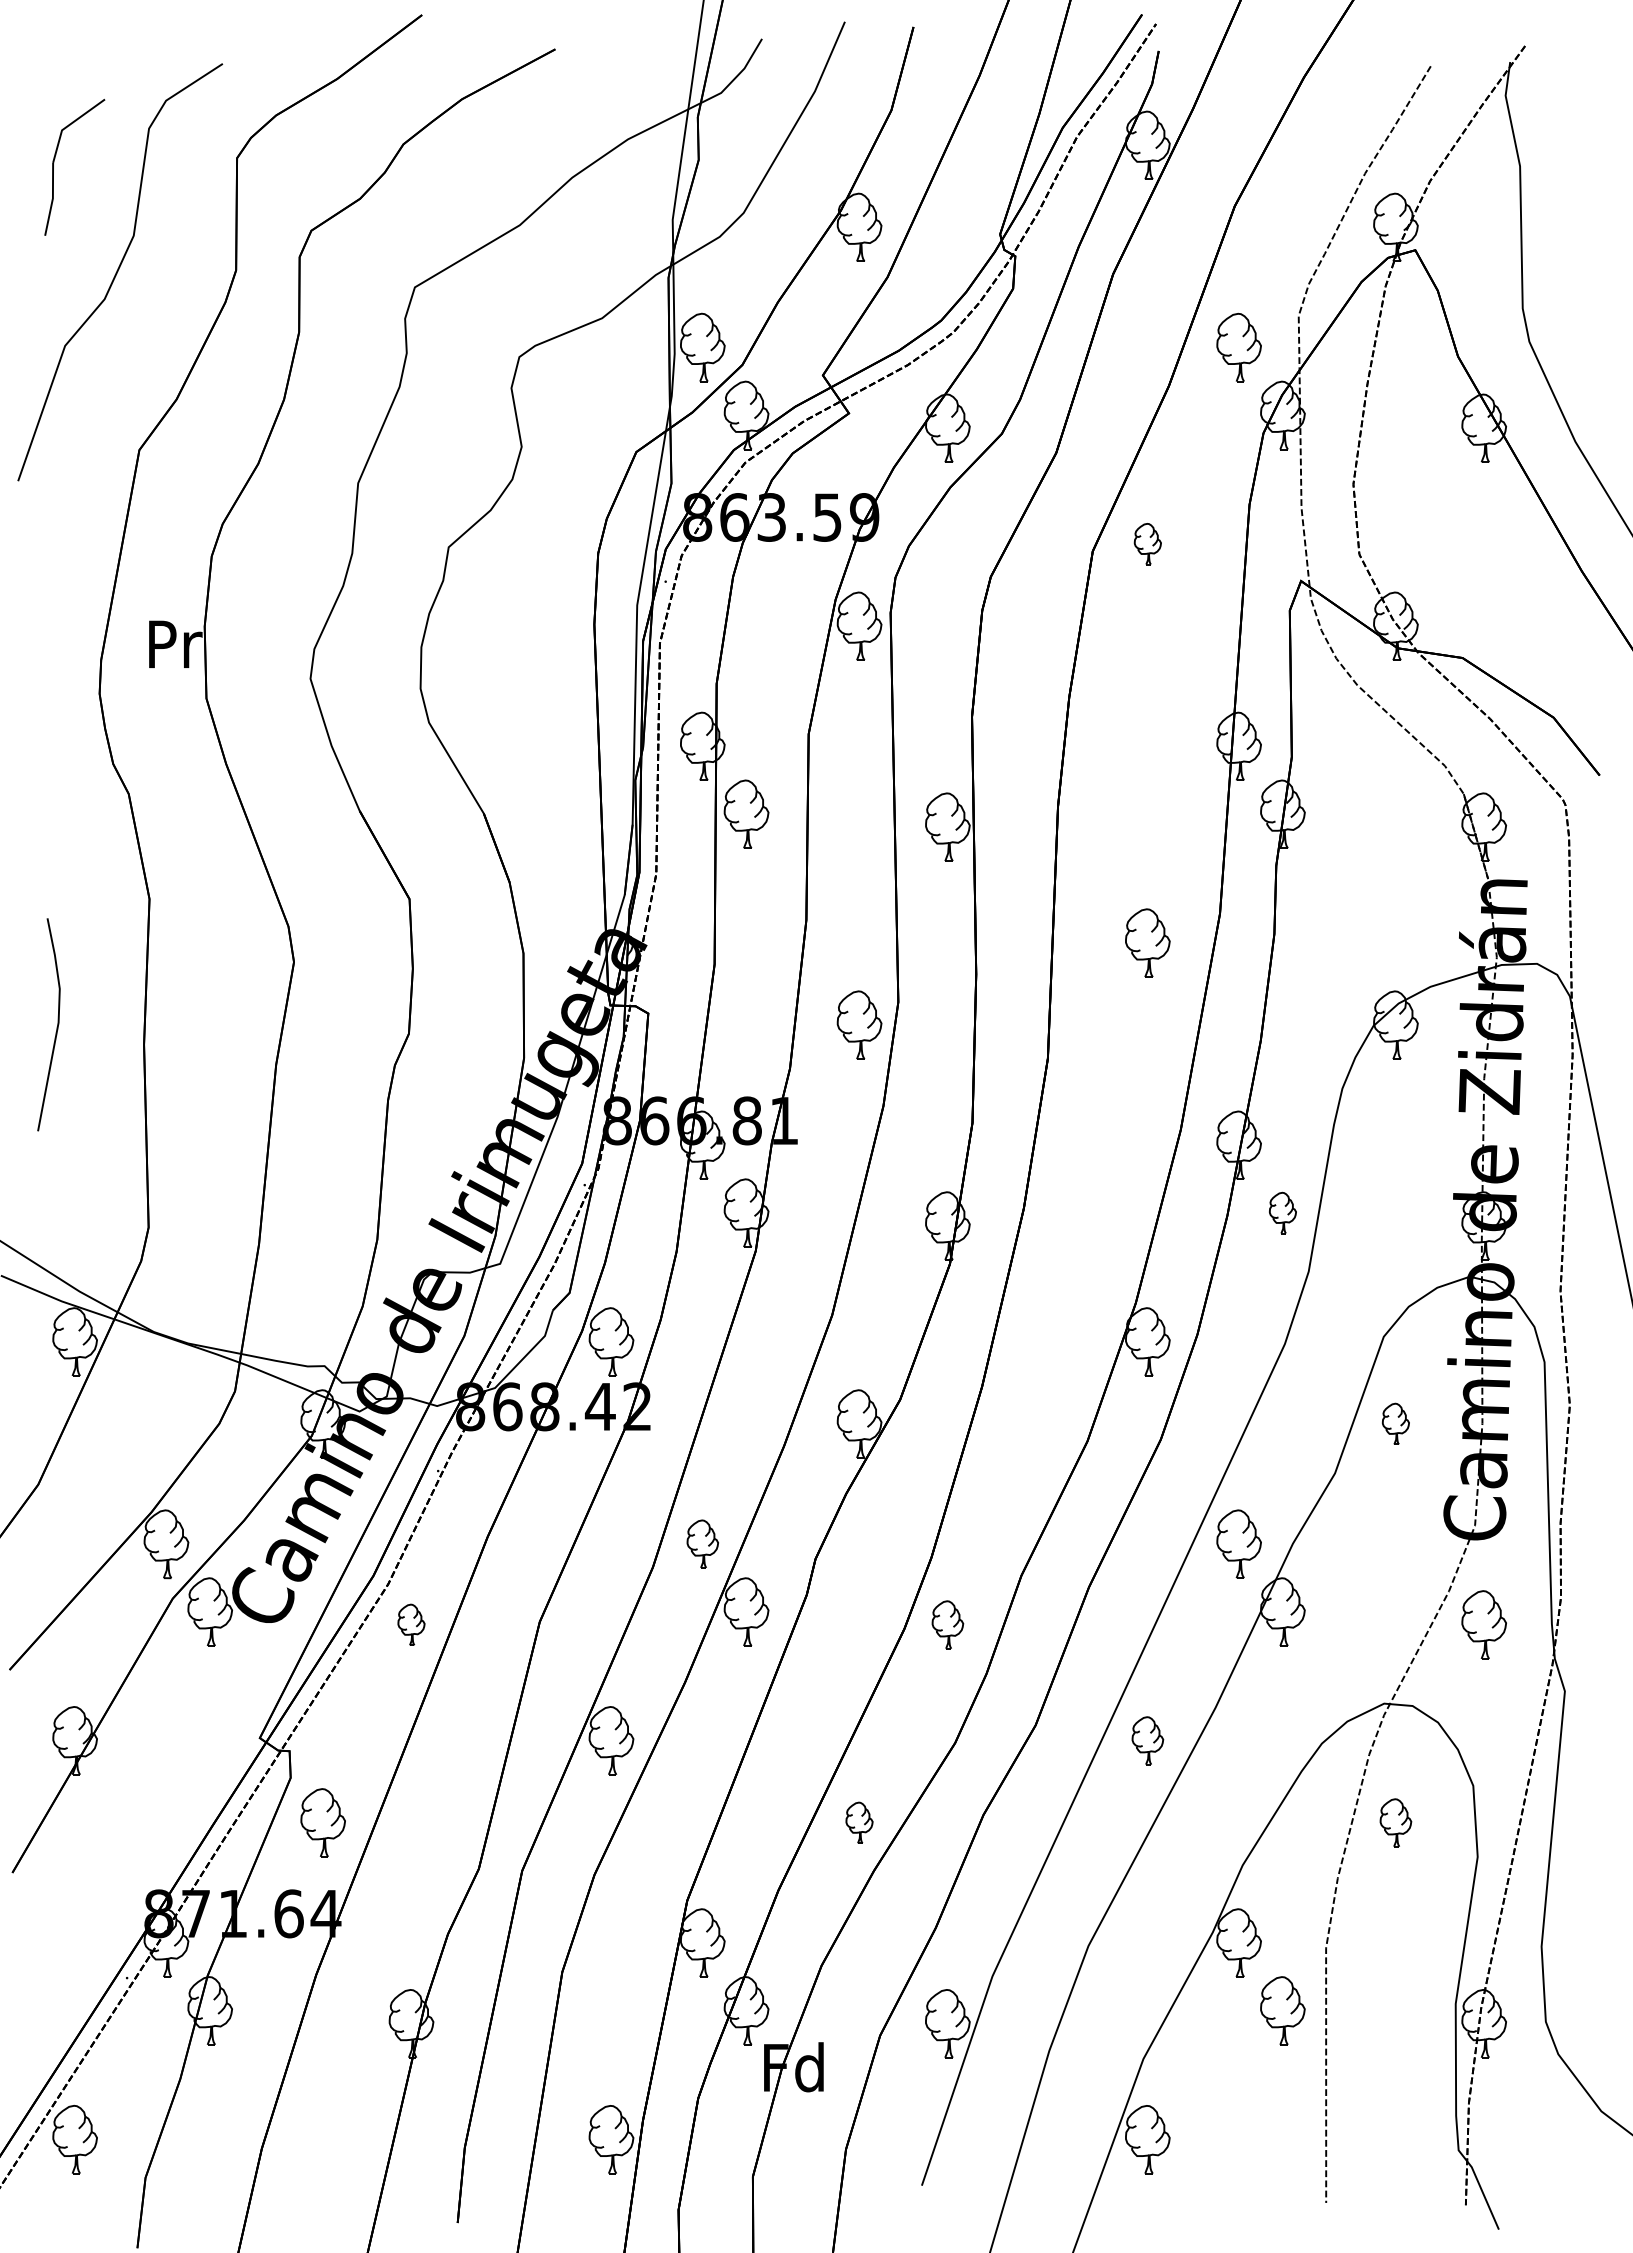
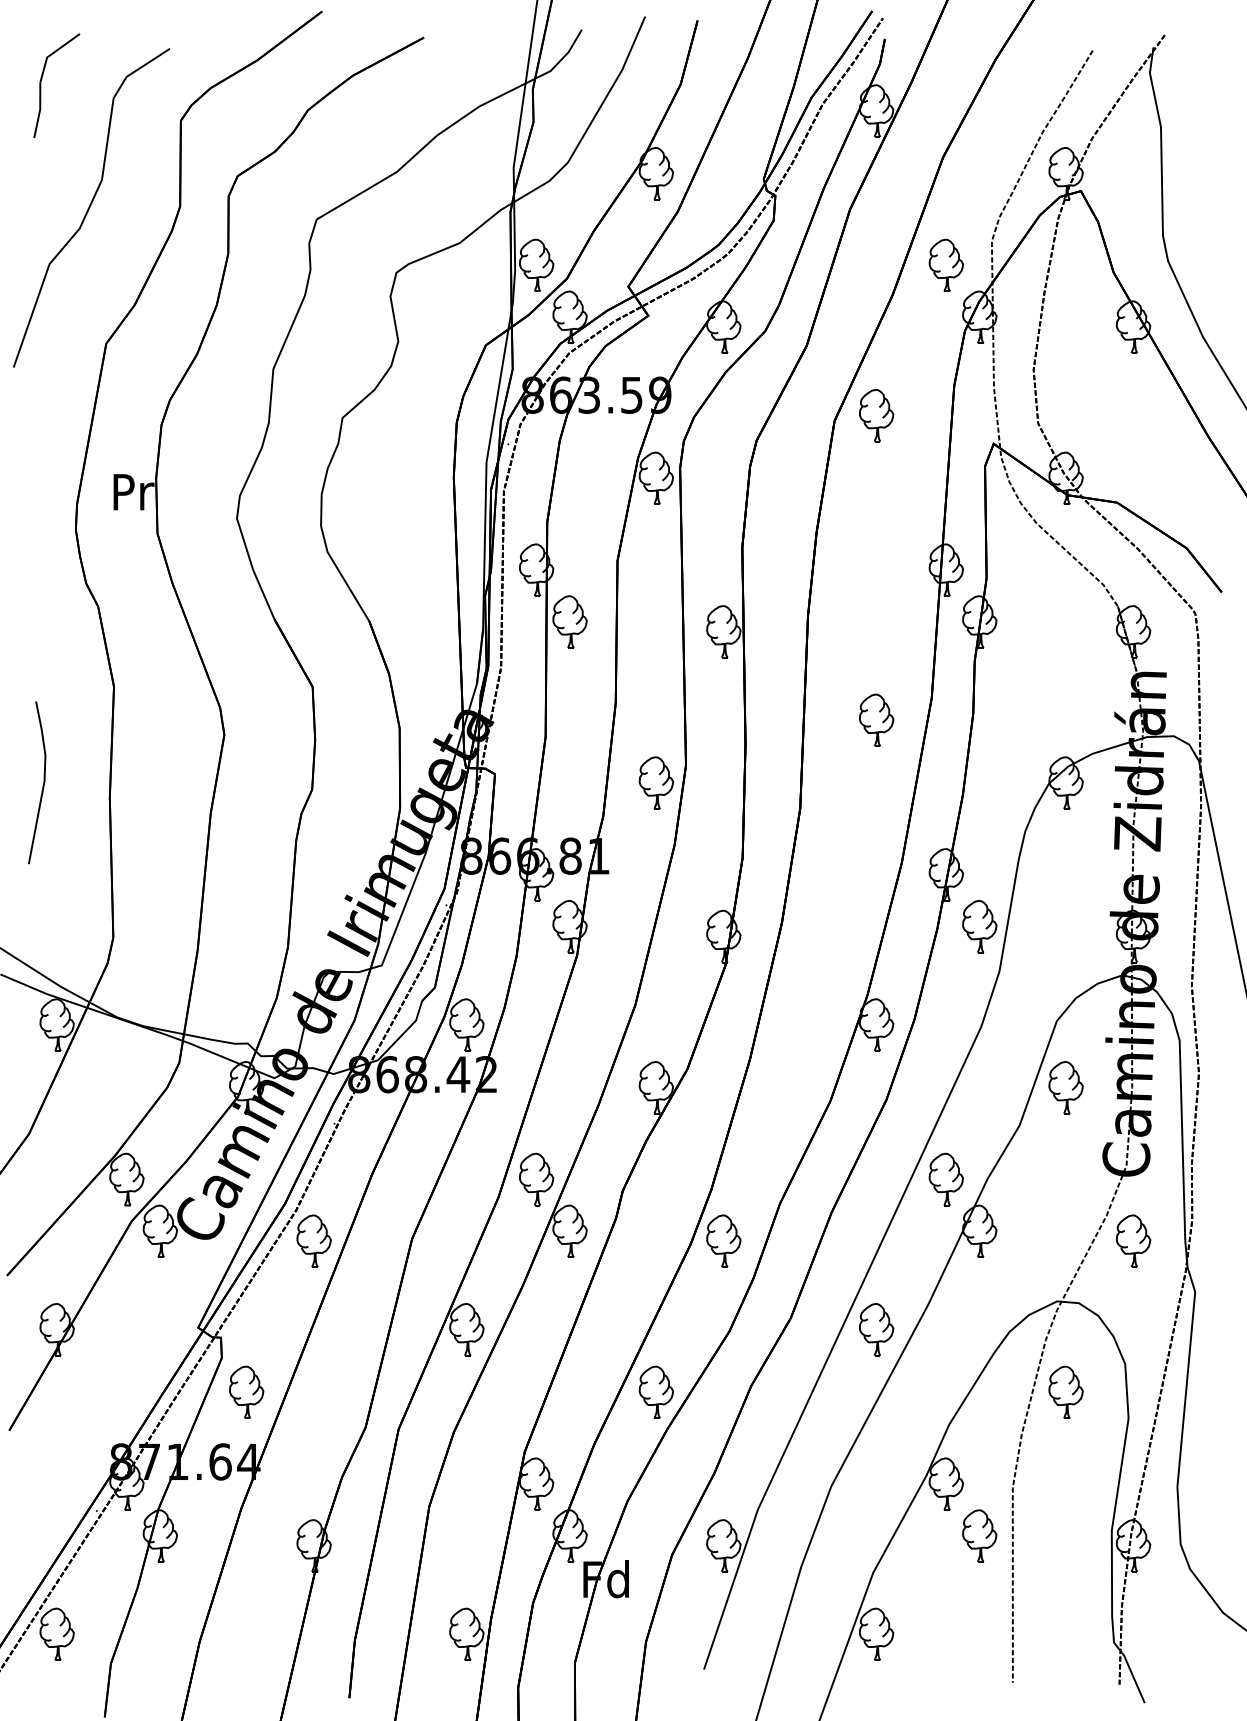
part: (54, 162) -> (41, 82), moved
part: (1147, 543) -> (876, 415), size x1.67
part: (1282, 1212) -> (979, 926), size x1.67
part: (1395, 1423) -> (1065, 1087), size x1.67
part: (702, 1543) -> (536, 1179), size x1.43
part: (411, 1624) -> (314, 1240), size x1.67
part: (947, 1624) -> (723, 1240), size x1.43
part: (1147, 1740) -> (876, 1329), size x1.43
part: (859, 1822) -> (656, 1392), size x1.67
part: (1395, 1822) -> (1065, 1392), size x1.43

